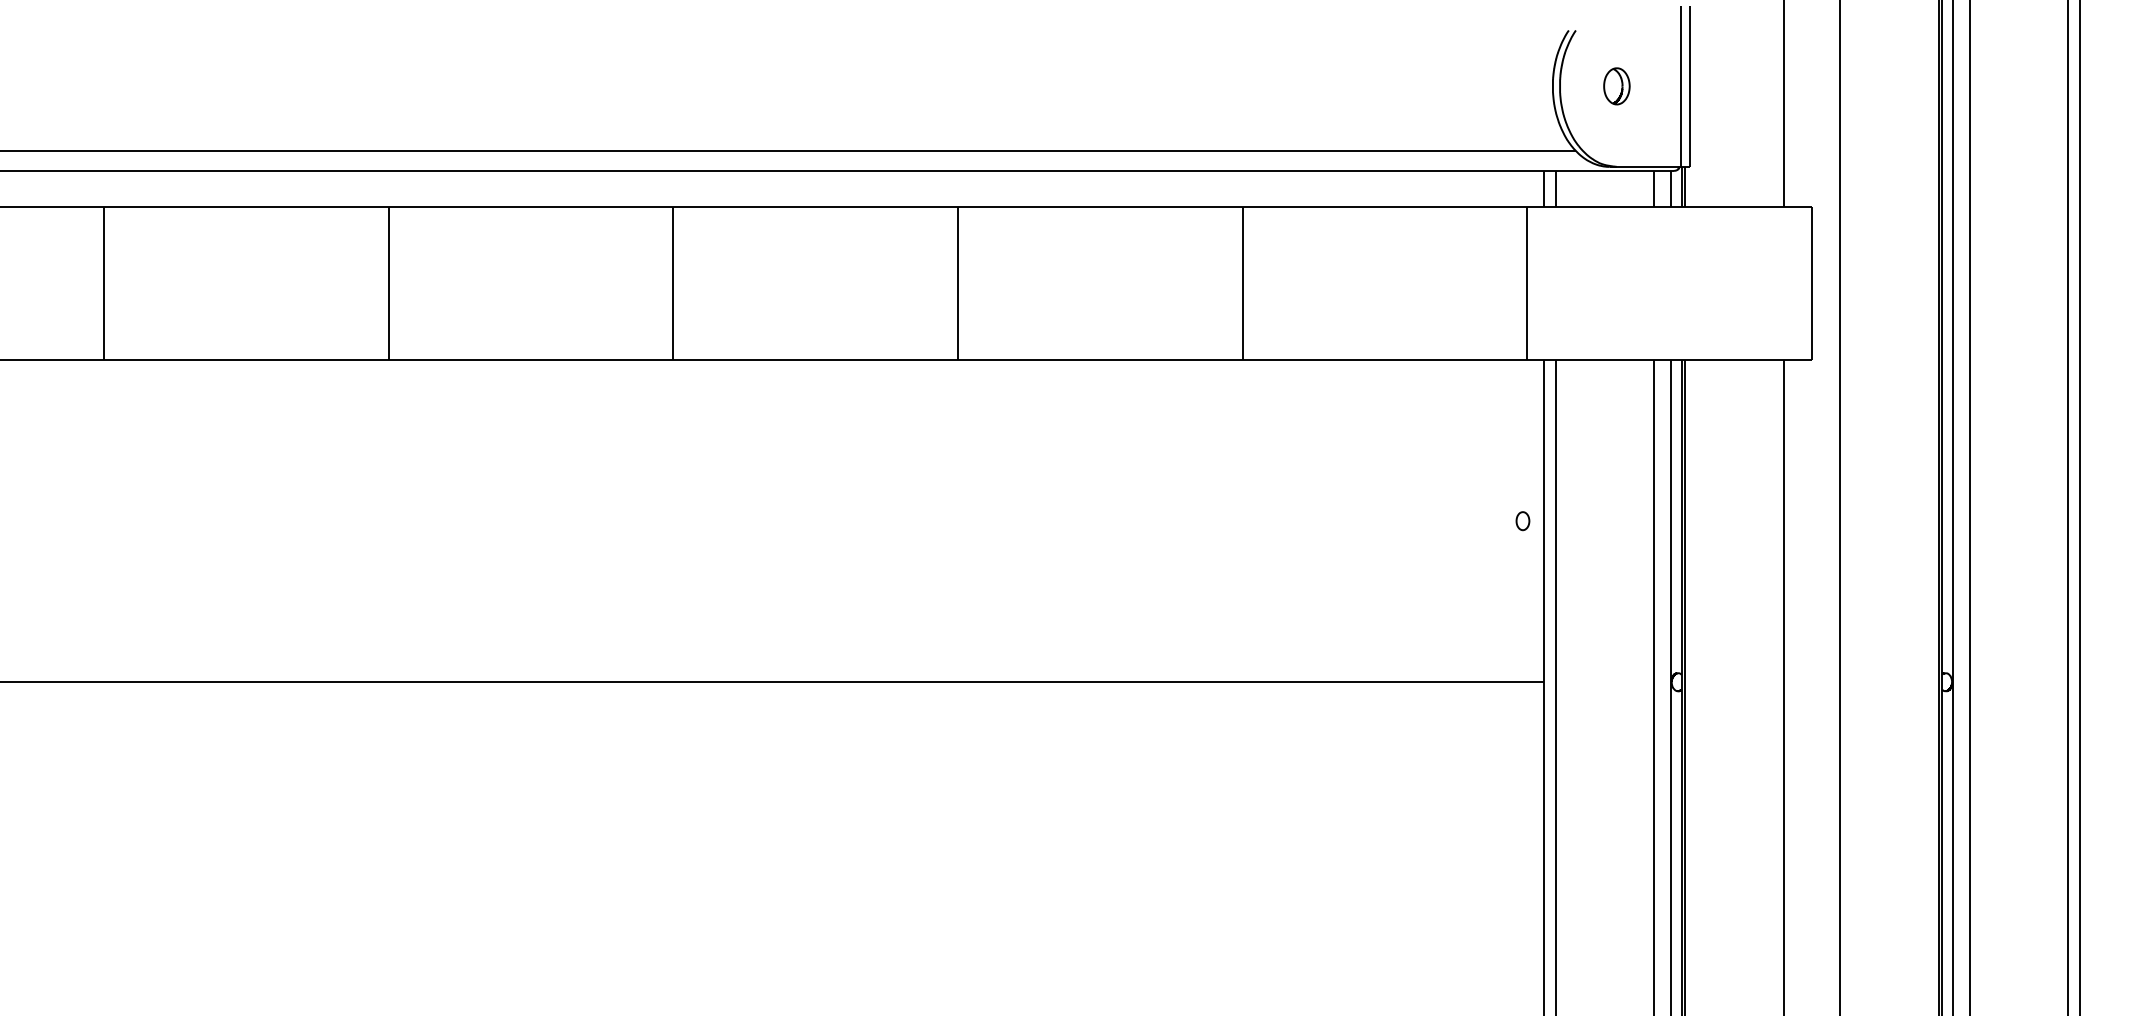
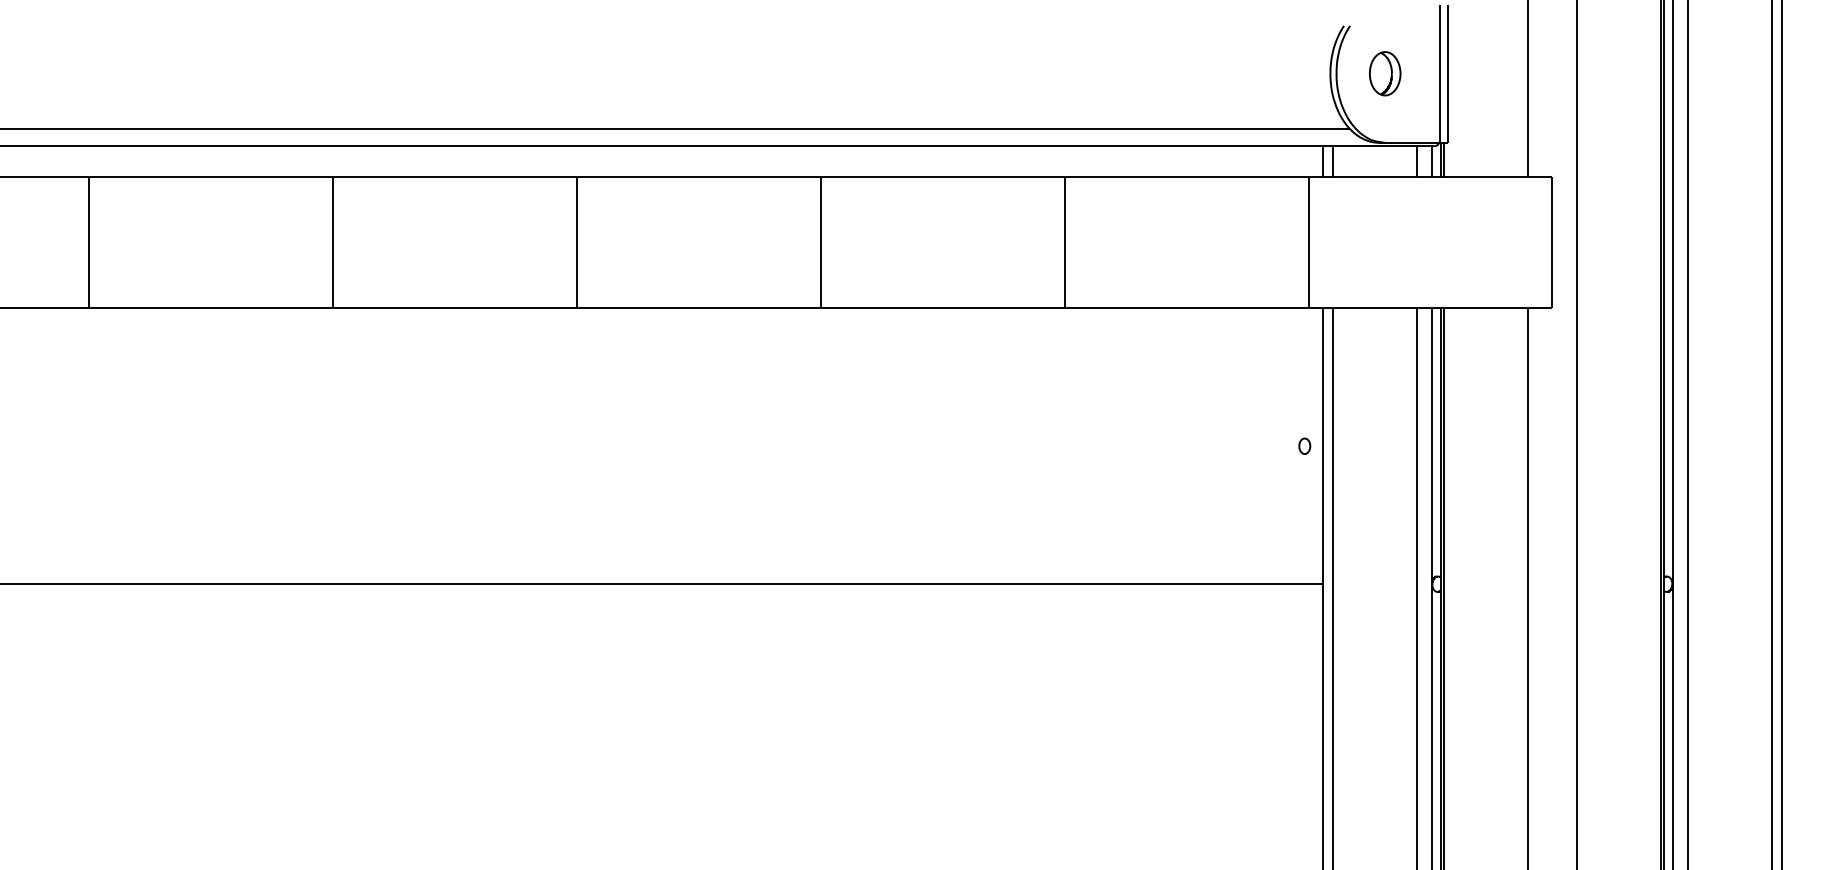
part: (1617, 85) -> (1385, 73), size x1.4

